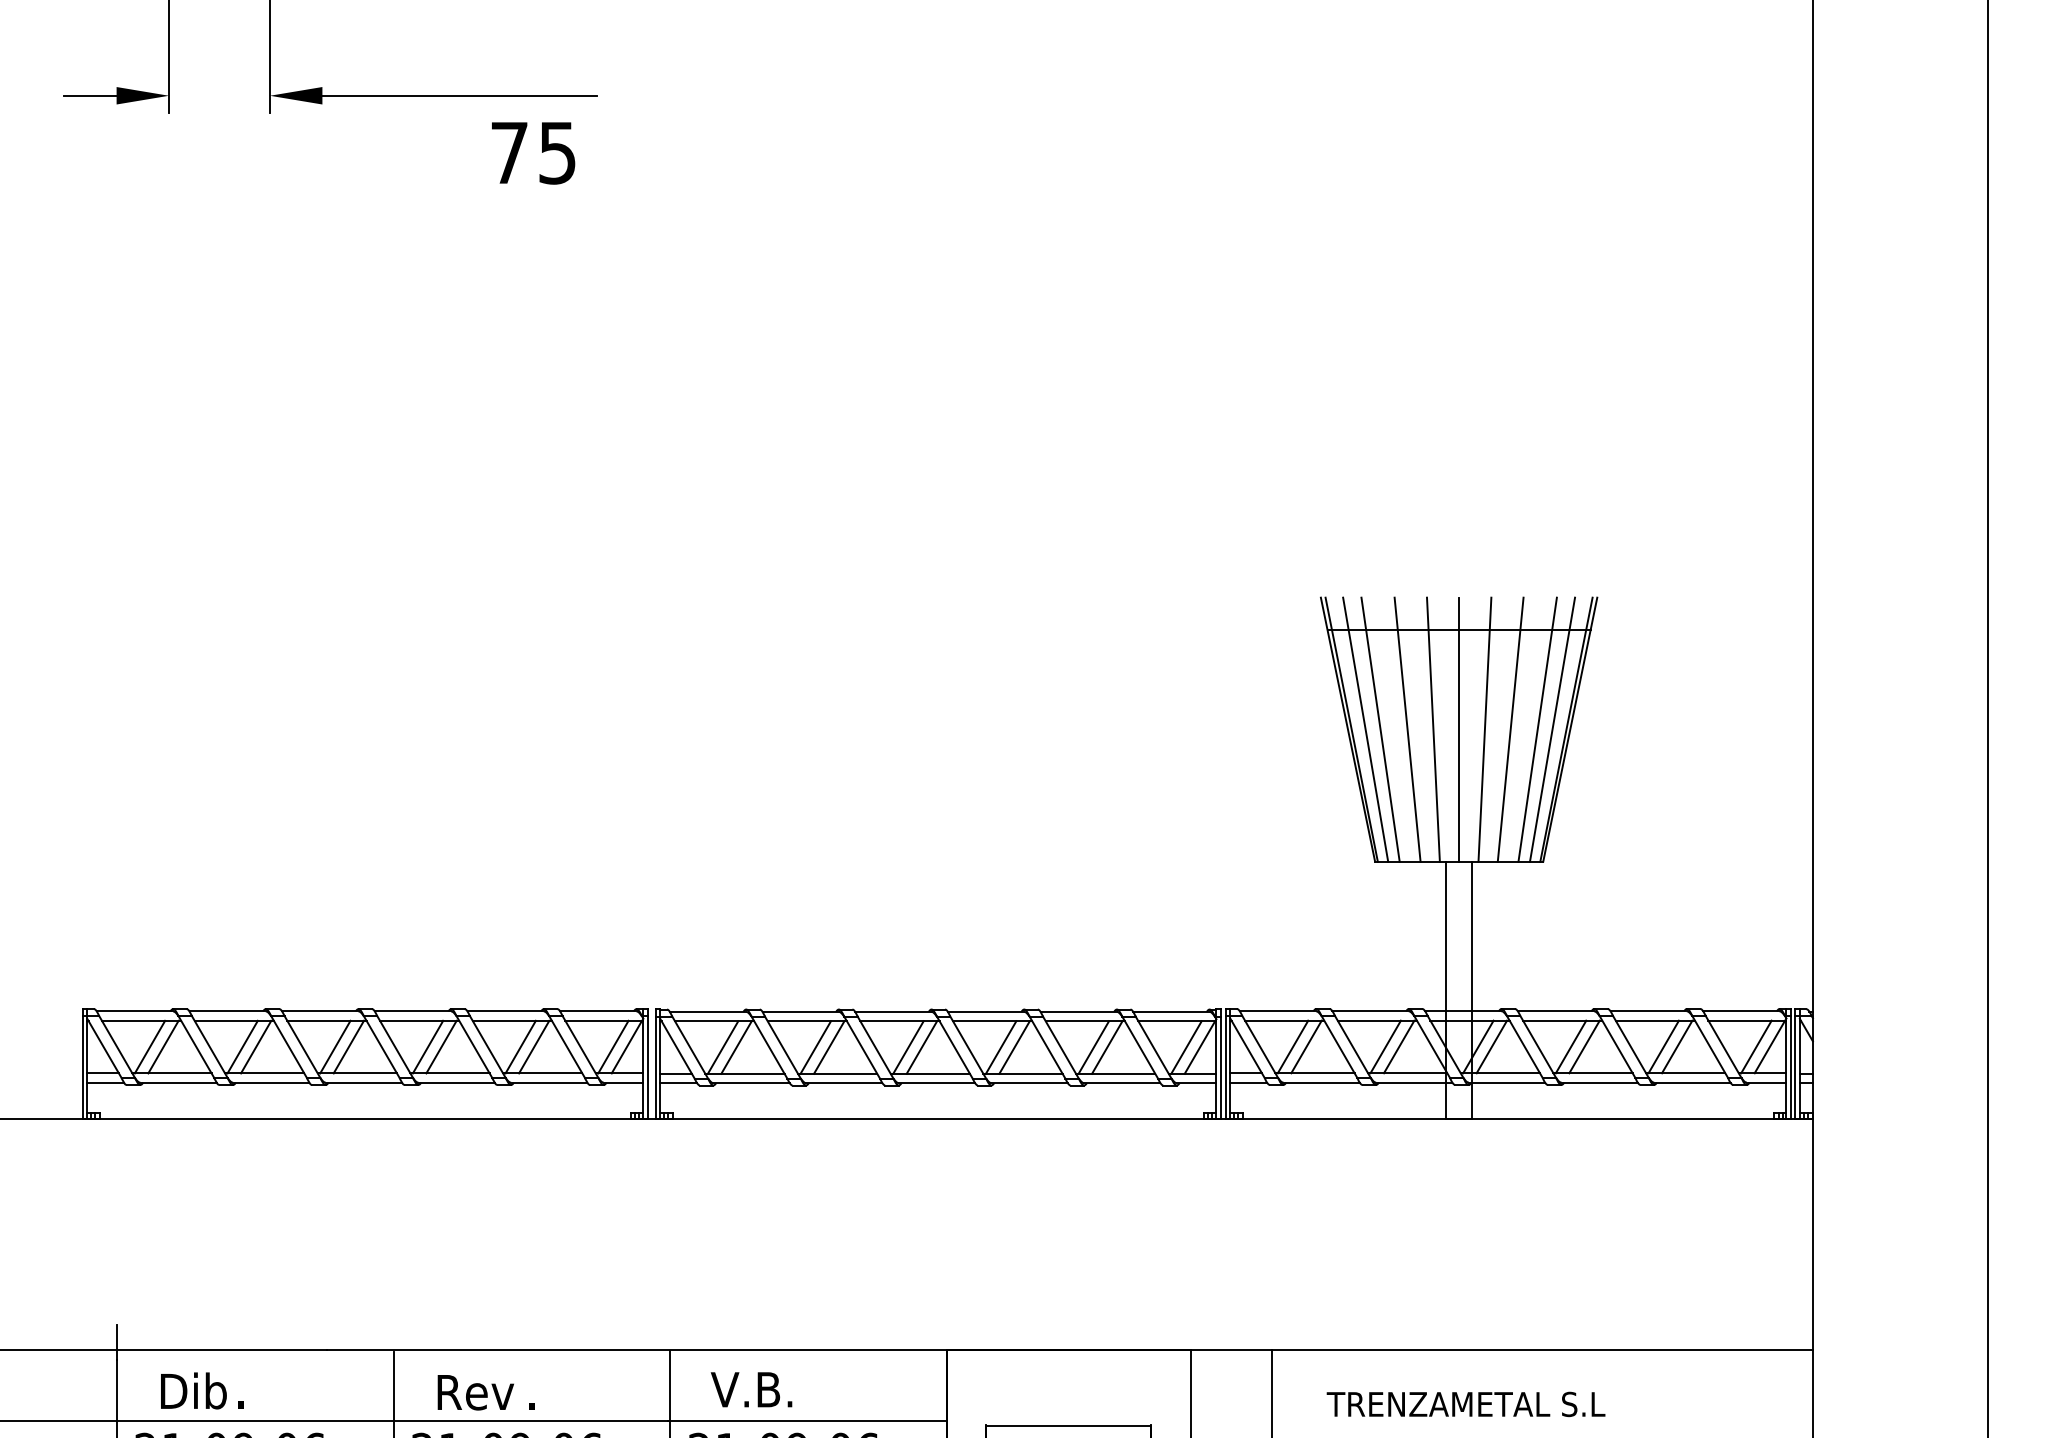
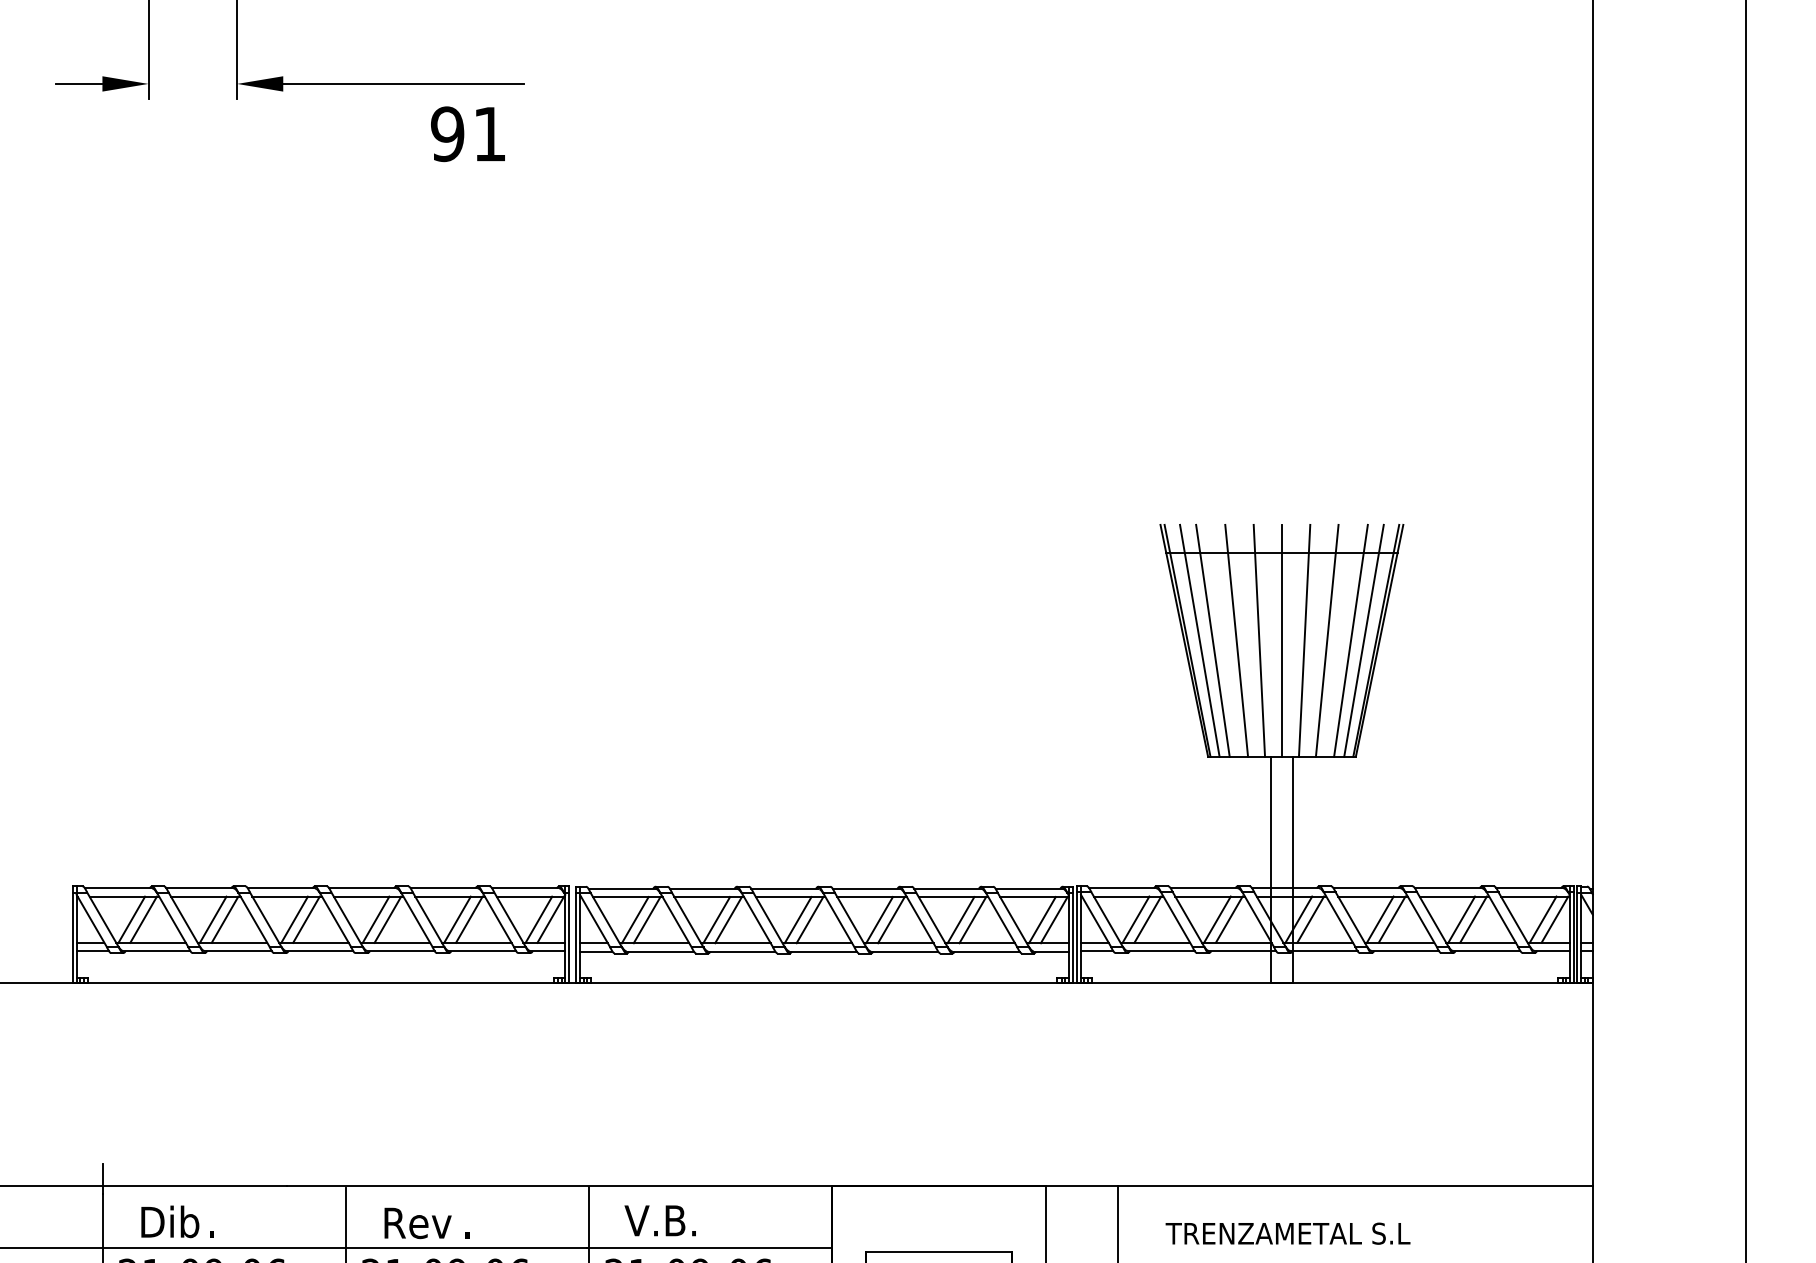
text: (533, 153) -> (468, 134), 75 -> 91

